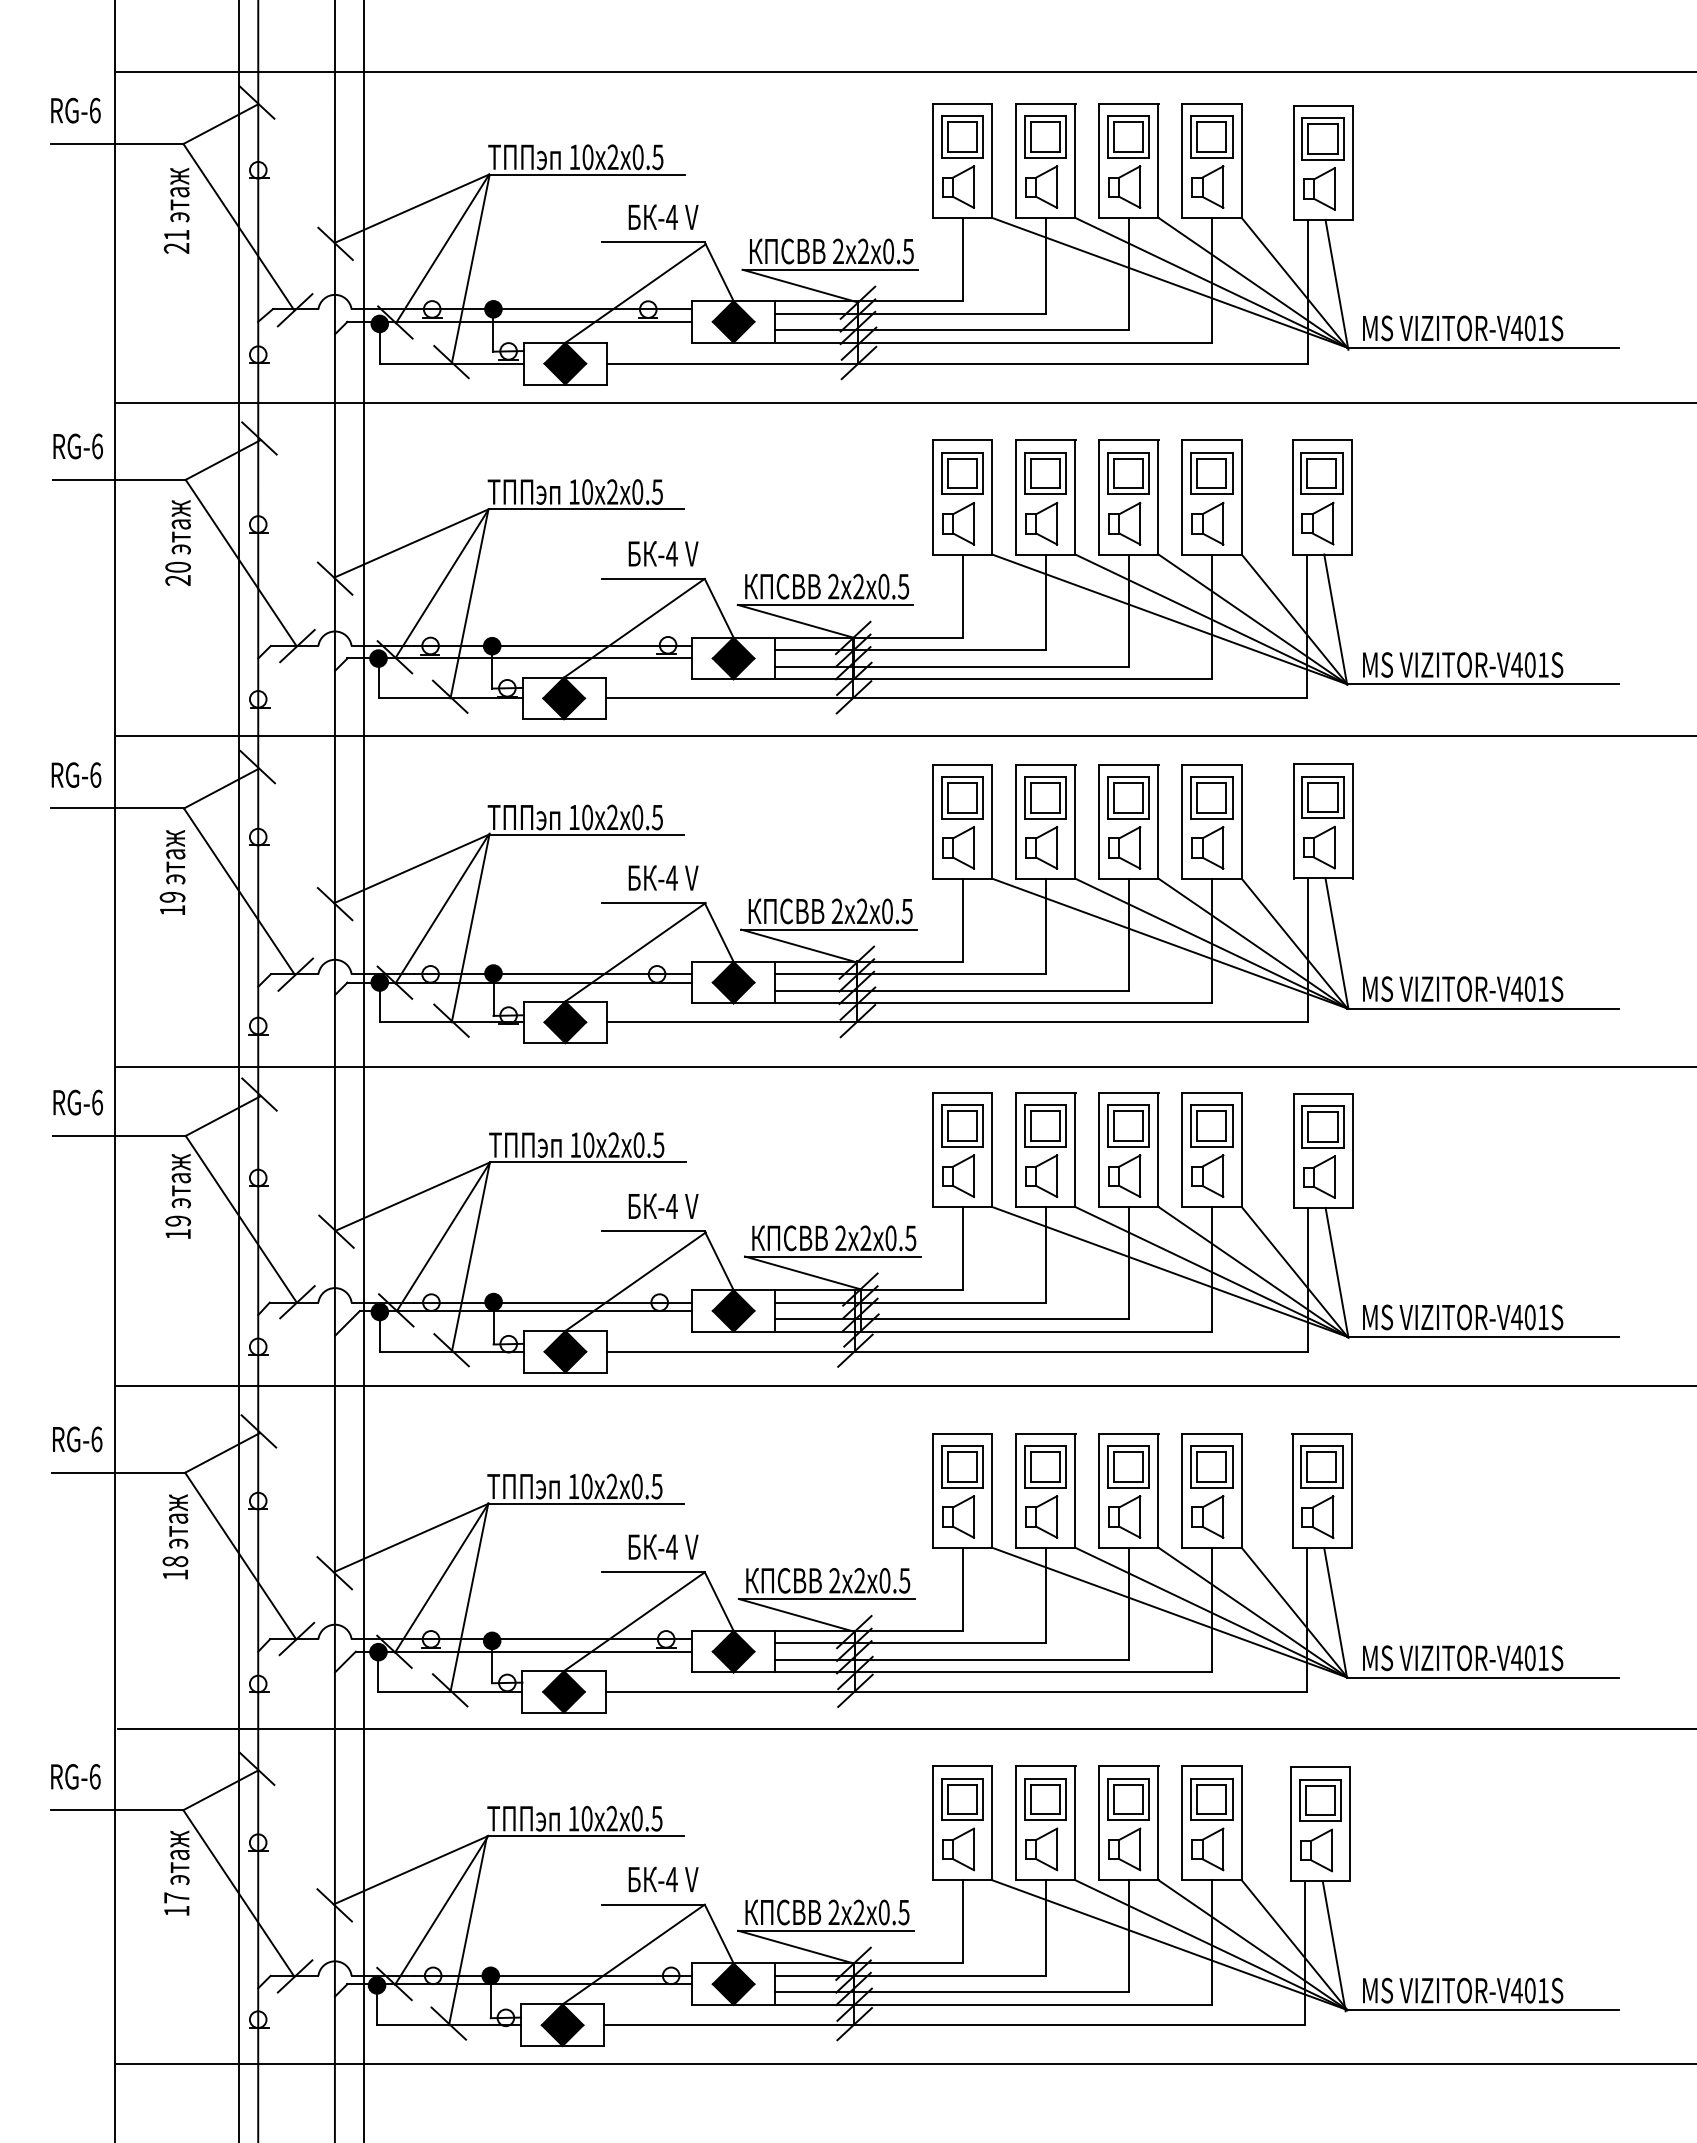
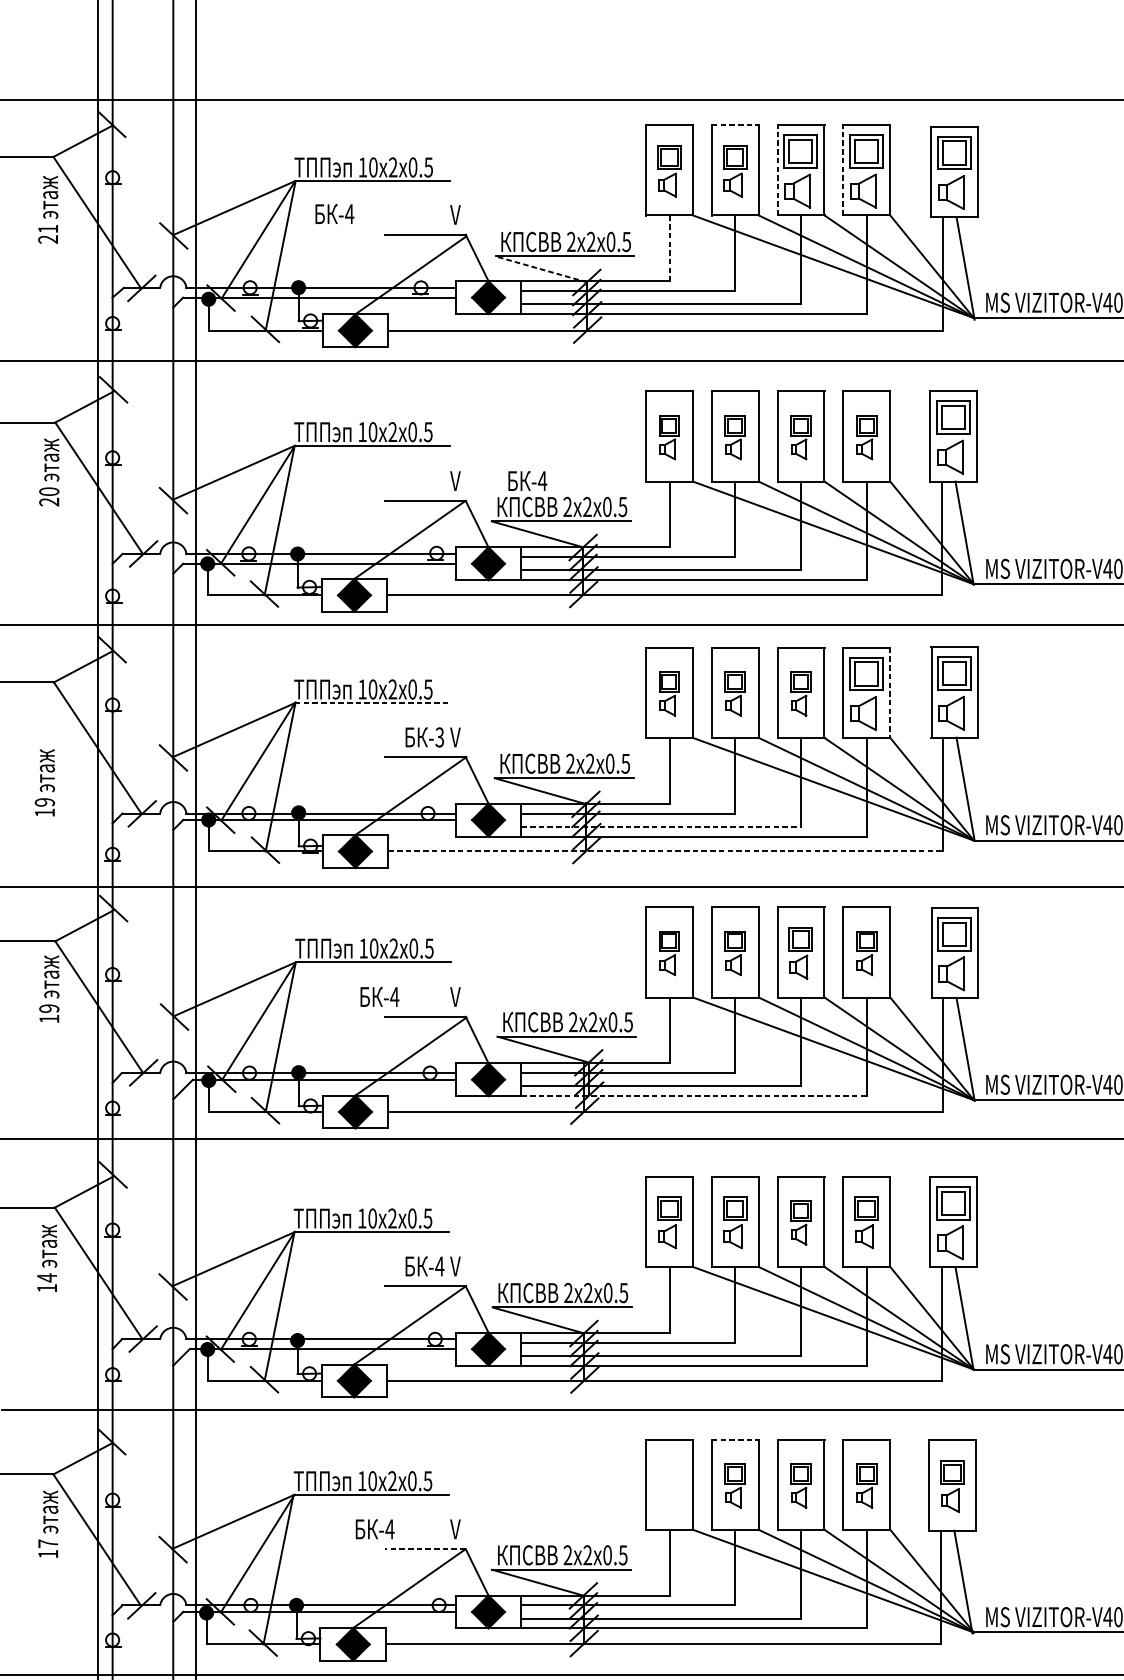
line: (1045, 103) -> (735, 124), solid -> dashed
line: (1099, 160) -> (777, 170), solid -> dashed
line: (1182, 160) -> (843, 170), solid -> dashed
part: (962, 161) -> (669, 170), size x0.7
part: (1045, 161) -> (735, 170), size x0.7
text: (652, 216) -> (334, 213), moved
line: (962, 259) -> (669, 248), solid -> dashed
line: (799, 286) -> (540, 269), solid -> dashed
part: (962, 498) -> (669, 437), size x0.6
part: (1045, 498) -> (735, 437), size x0.6
part: (1128, 498) -> (800, 437), size x0.6
part: (1211, 498) -> (866, 437), size x0.6
text: (652, 553) -> (527, 480), moved
part: (962, 822) -> (669, 693), size x0.6
part: (1045, 822) -> (735, 693), size x0.6
part: (1128, 822) -> (800, 693), size x0.6
line: (1241, 822) -> (890, 693), solid -> dashed
line: (586, 834) -> (372, 702), solid -> dashed
text: (172, 872) -> (44, 782), moved
text: (671, 877) -> (439, 736), -4 -> -3
line: (952, 990) -> (661, 826), solid -> dashed
line: (957, 1022) -> (665, 851), solid -> dashed
part: (962, 1150) -> (669, 952), size x0.6
part: (1045, 1150) -> (735, 952), size x0.6
part: (1128, 1150) -> (800, 952), size x0.7
part: (1211, 1150) -> (866, 952), size x0.6
text: (652, 1205) -> (379, 996), moved
line: (994, 1331) -> (694, 1095), solid -> dashed
part: (962, 1491) -> (669, 1222), size x0.7
part: (1045, 1491) -> (735, 1222), size x0.7
part: (1128, 1491) -> (800, 1222), size x0.6
part: (1211, 1491) -> (866, 1222), size x0.7
text: (175, 1561) -> (47, 1277), 18 -> 14
line: (1045, 1766) -> (735, 1439), solid -> dashed
part: (962, 1824) -> (669, 1485), removed
part: (1045, 1824) -> (735, 1485), size x0.6
part: (1128, 1824) -> (800, 1485), size x0.6
part: (1211, 1824) -> (866, 1485), size x0.6
part: (1320, 1825) -> (952, 1486), size x0.7
text: (652, 1879) -> (374, 1529), moved
line: (653, 1904) -> (425, 1549), solid -> dashed

